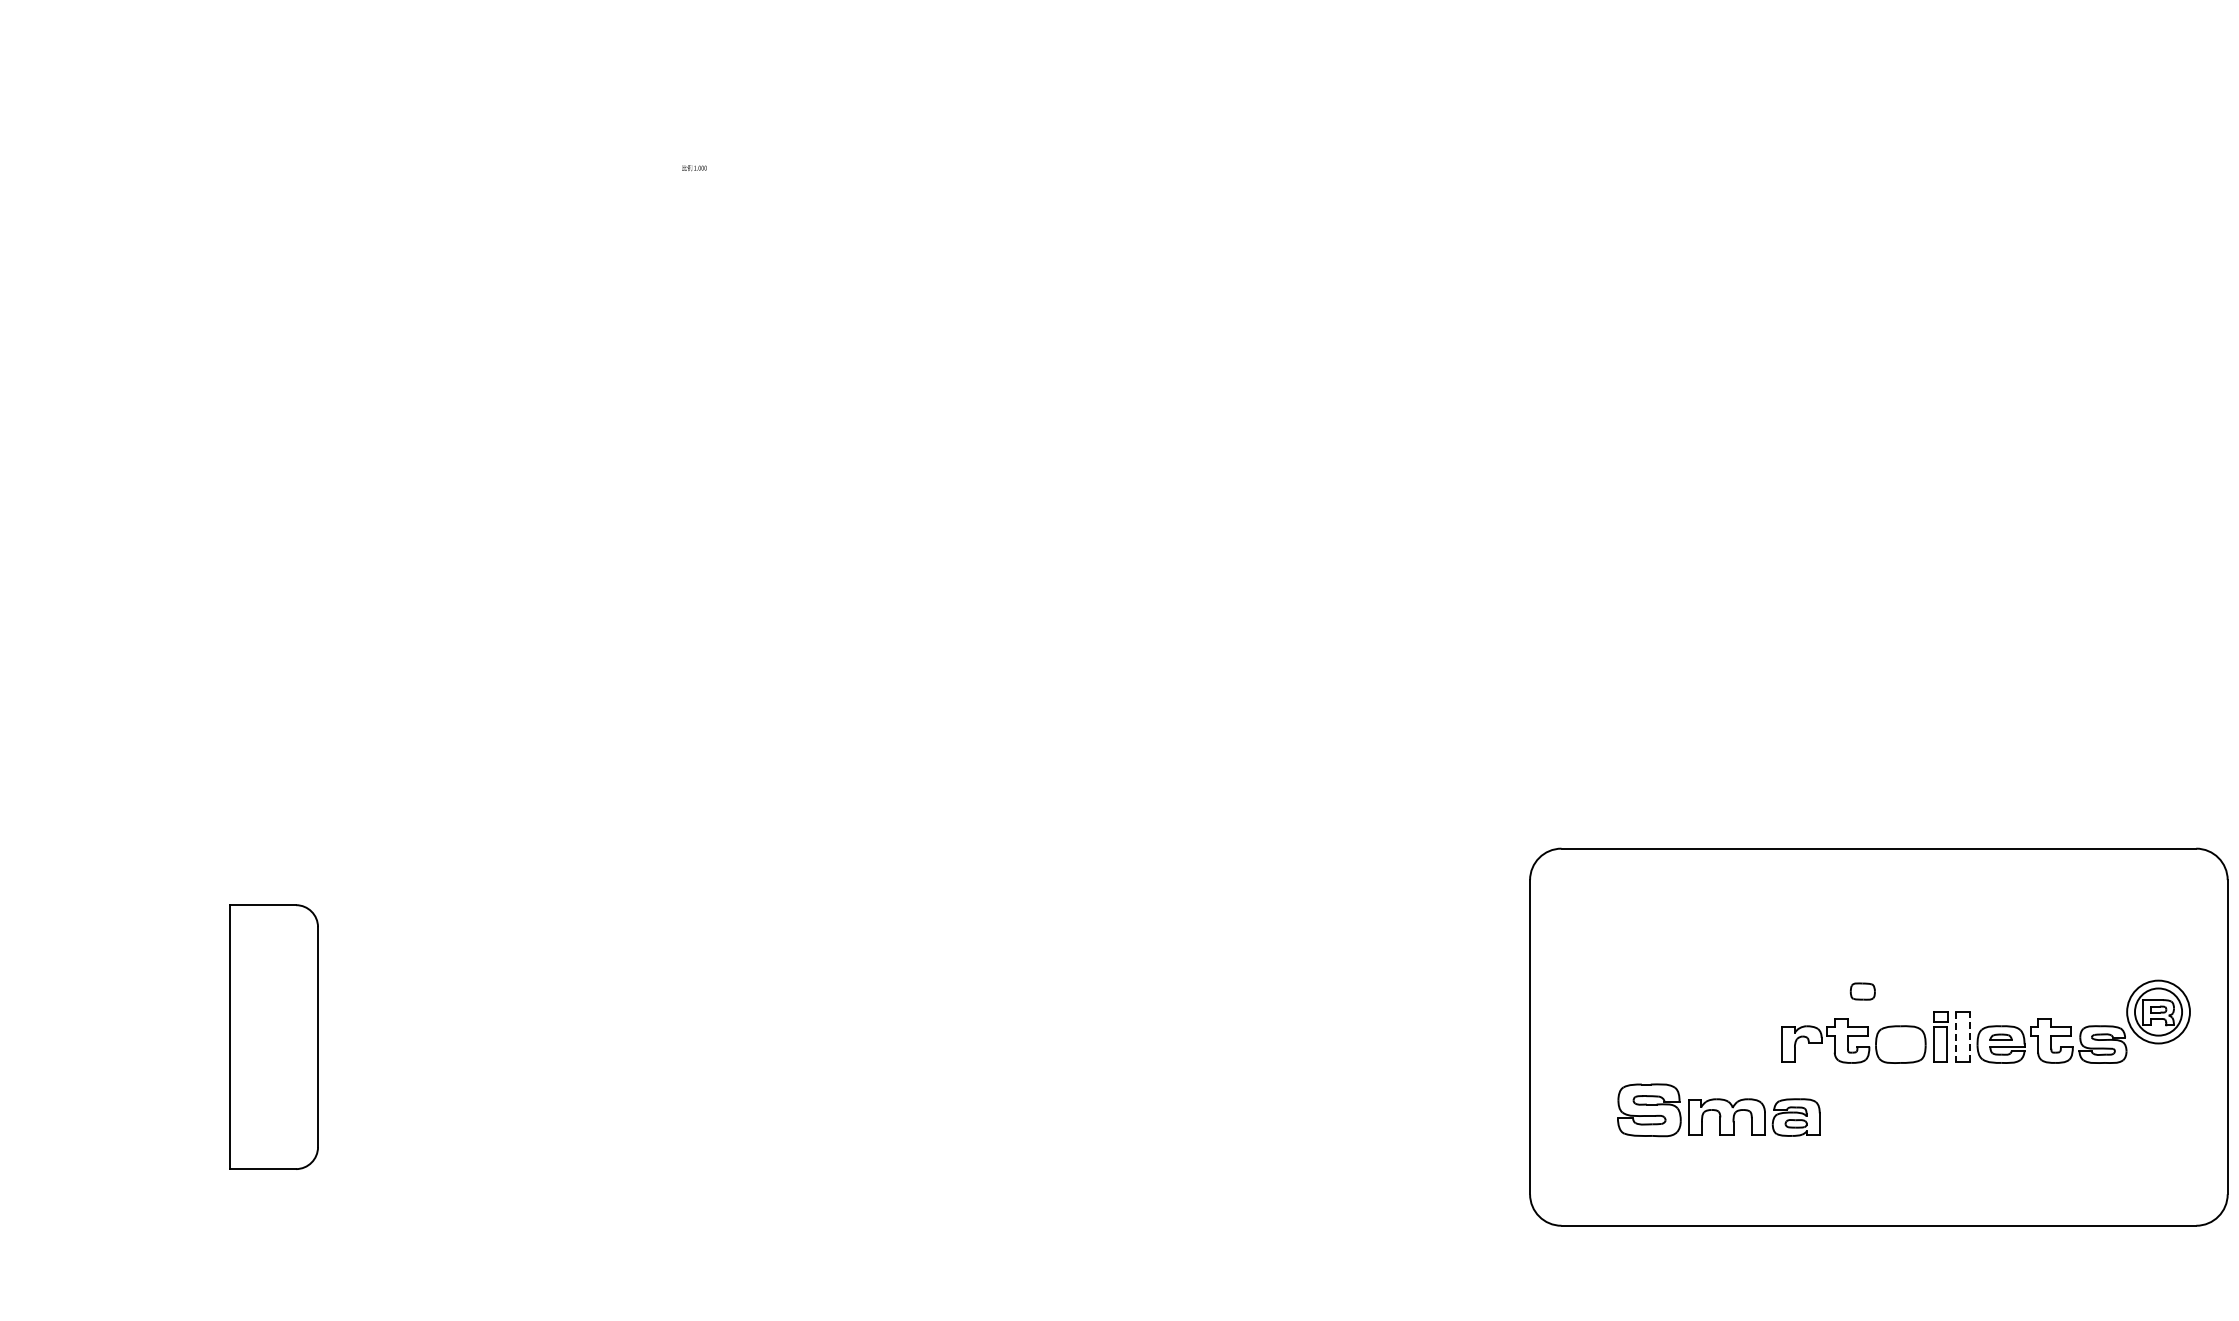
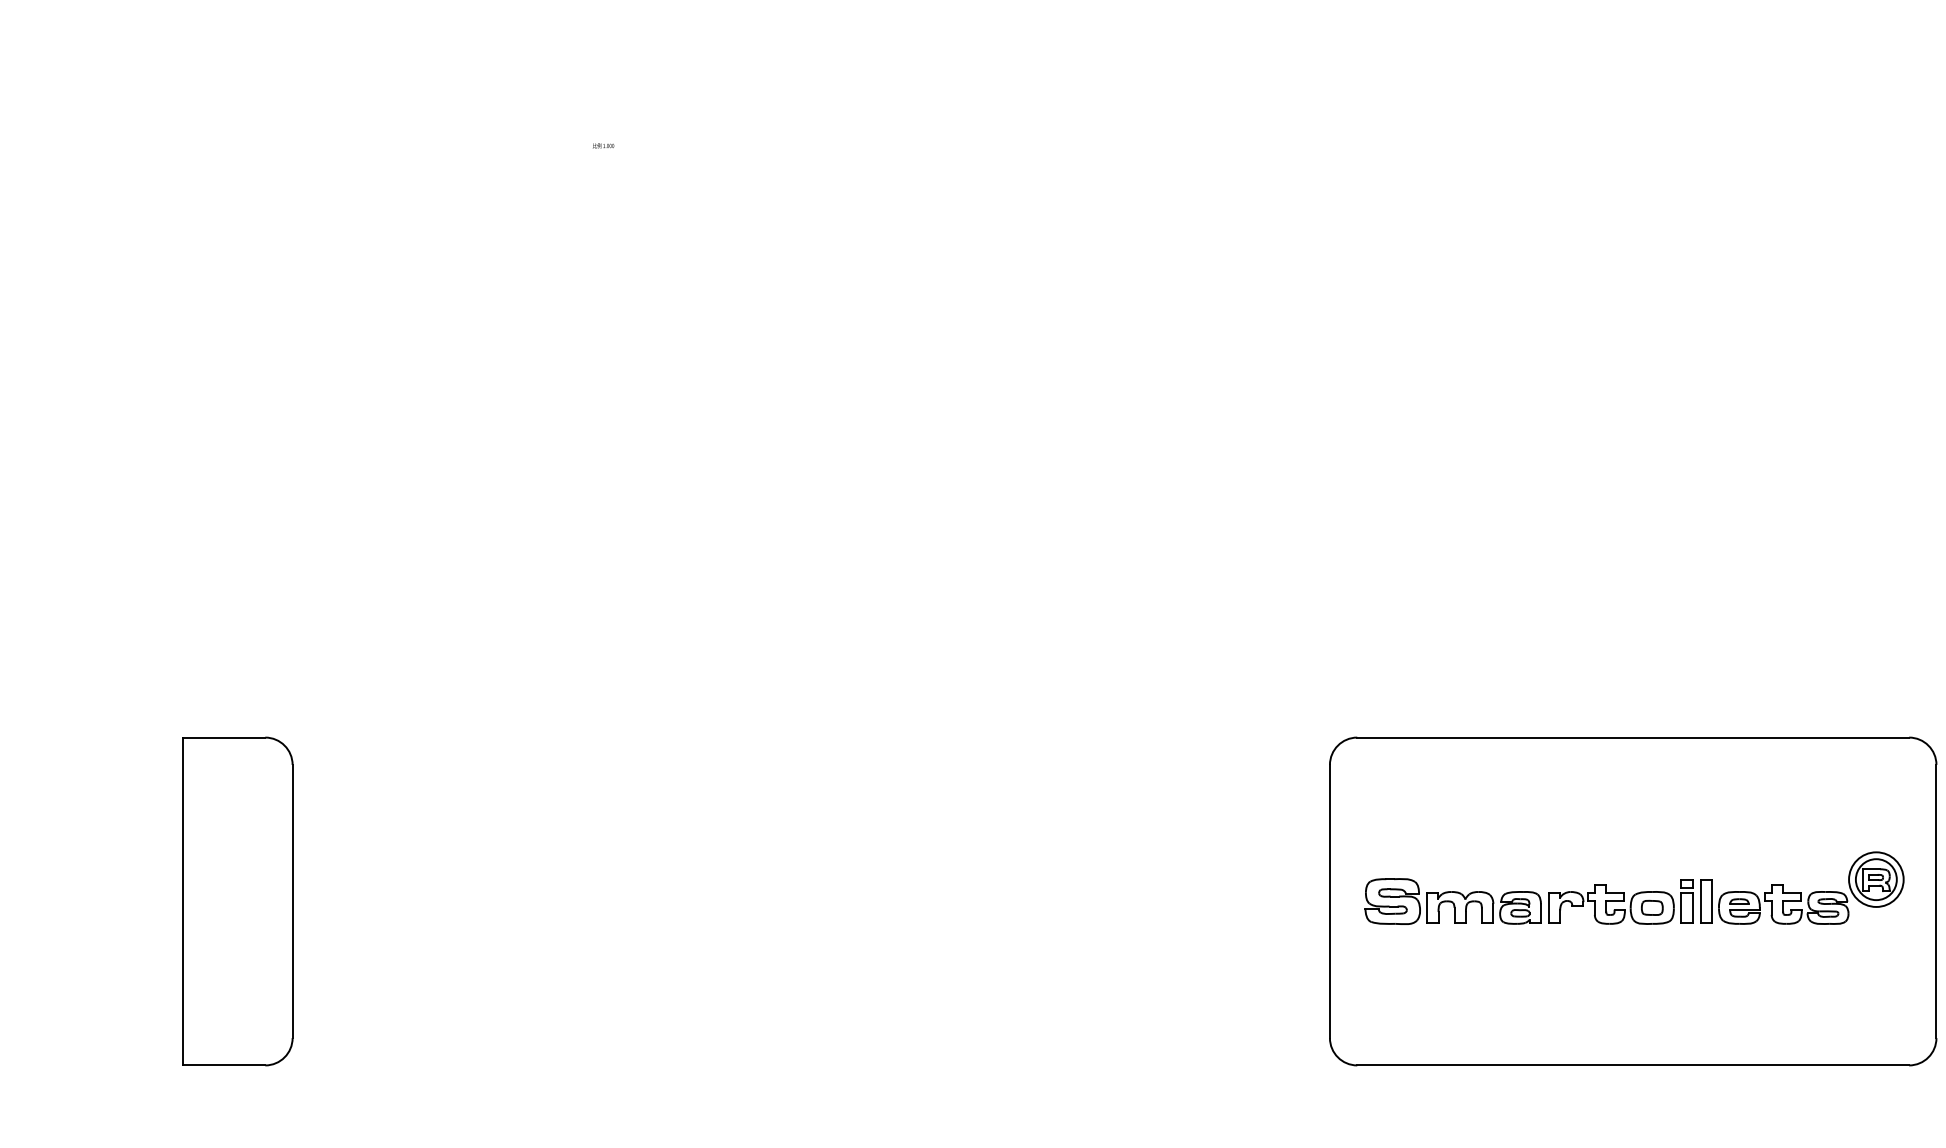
part: (1862, 991) -> (1652, 907), moved
part: (273, 1036) -> (237, 900), size x1.43
line: (1969, 1036) -> (1711, 900), dashed -> solid
line: (1956, 1037) -> (1700, 901), dashed -> solid
part: (1718, 1110) -> (1452, 901), moved

